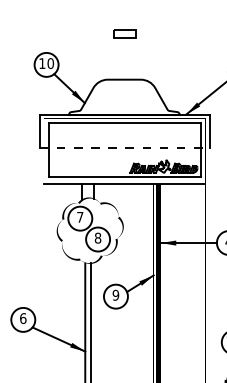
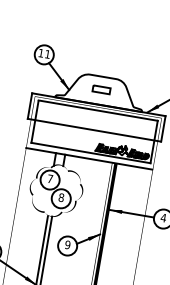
part: (124, 33) -> (101, 89), moved
text: (50, 63) -> (47, 54), 10 -> 11
line: (124, 147) -> (94, 130), dashed -> solid

